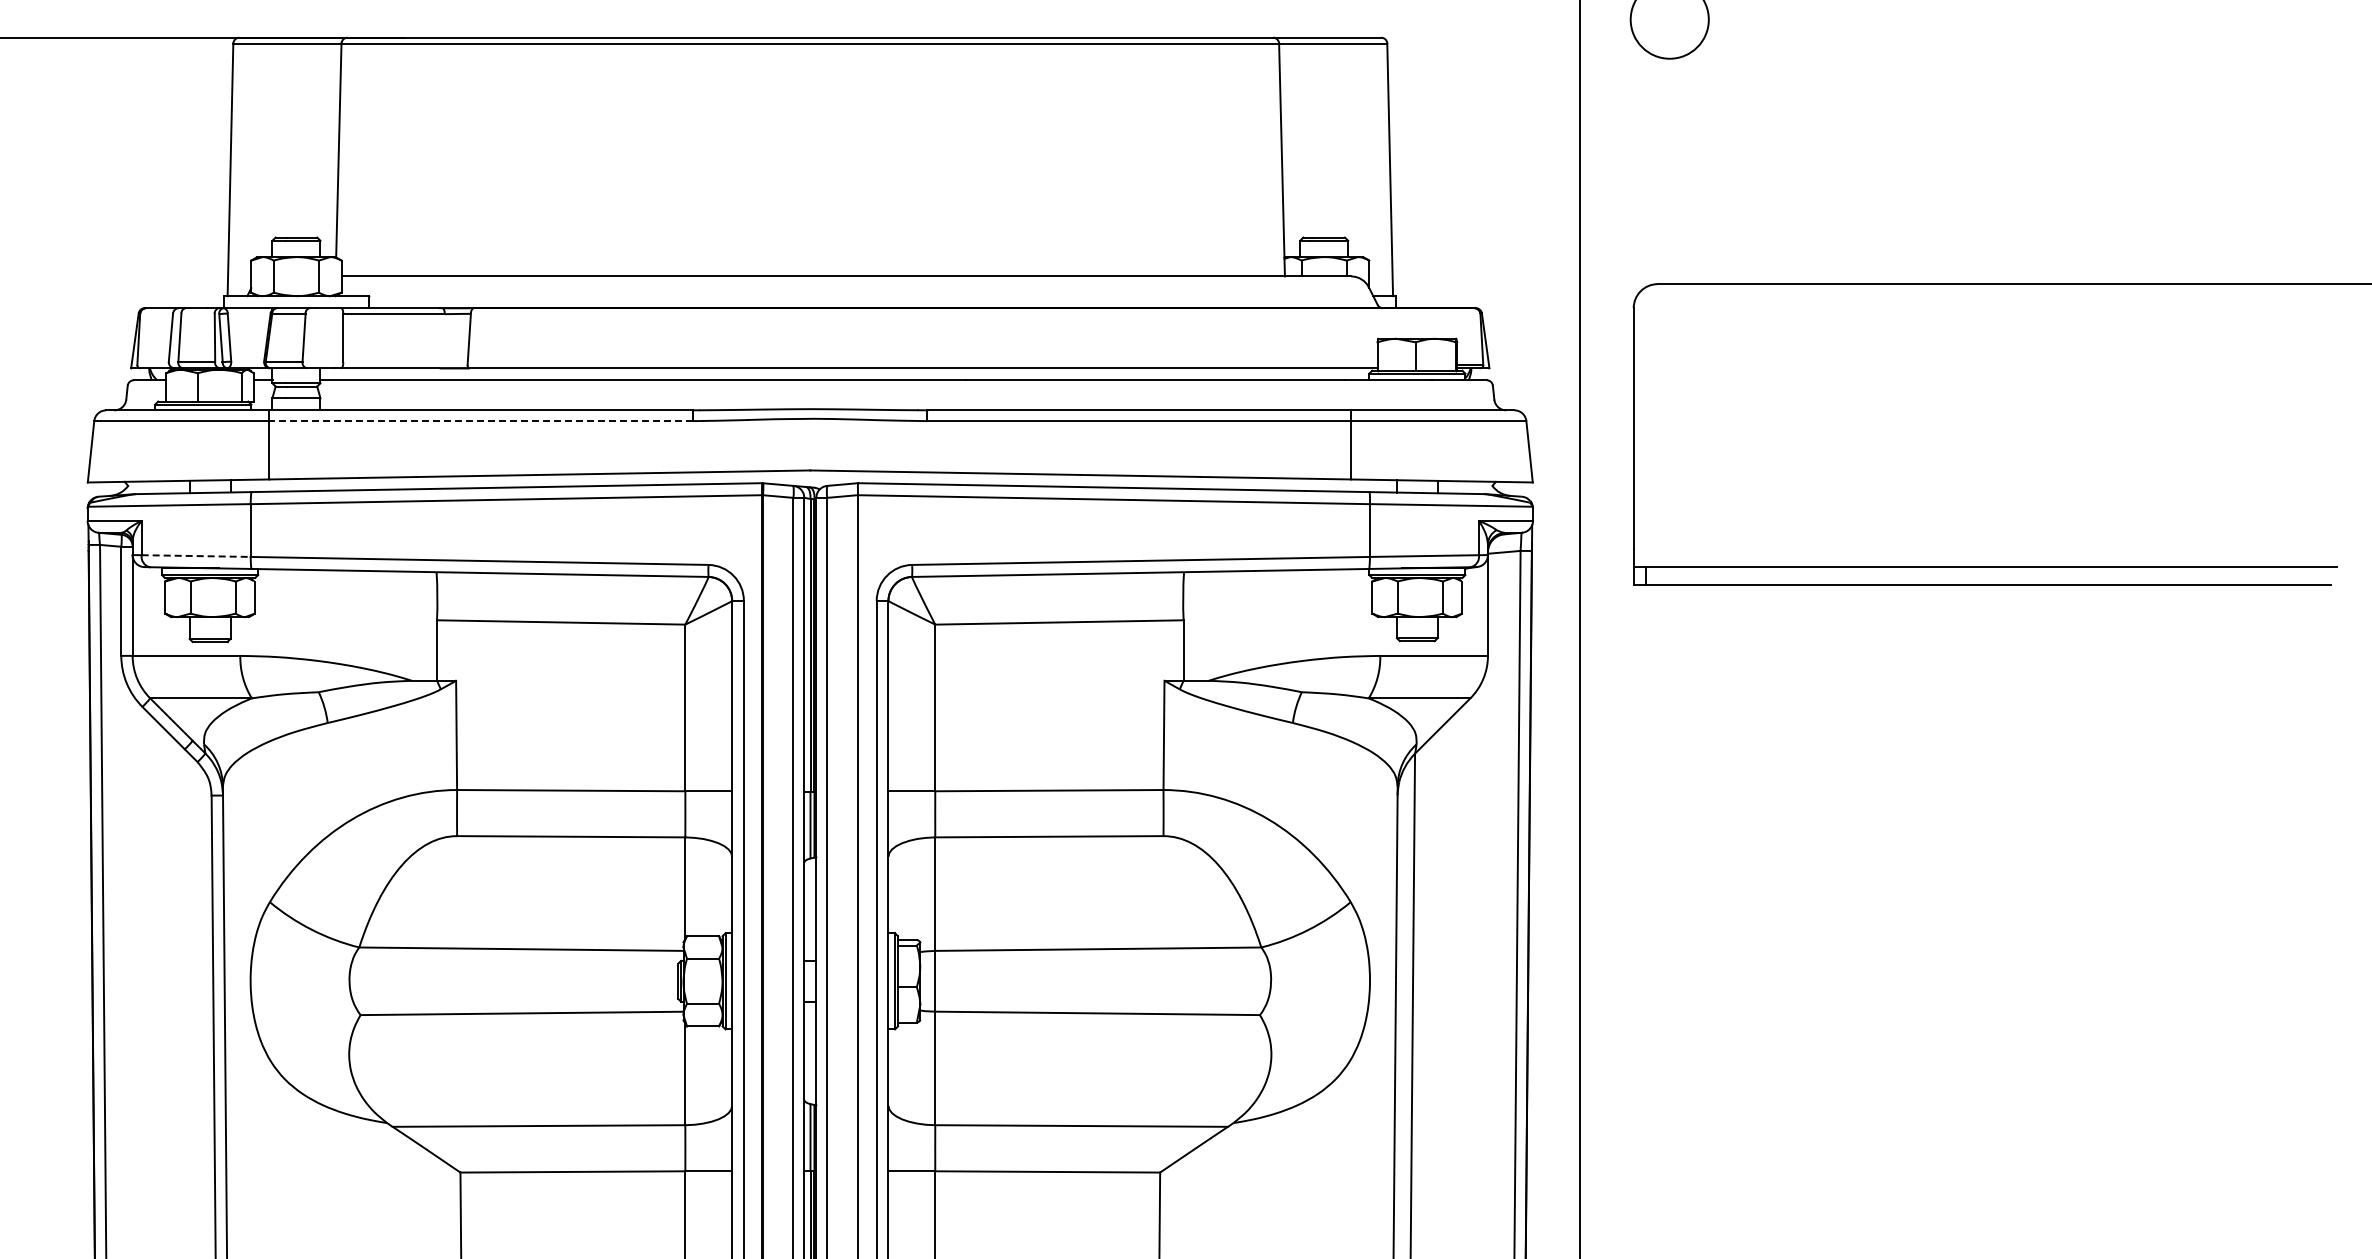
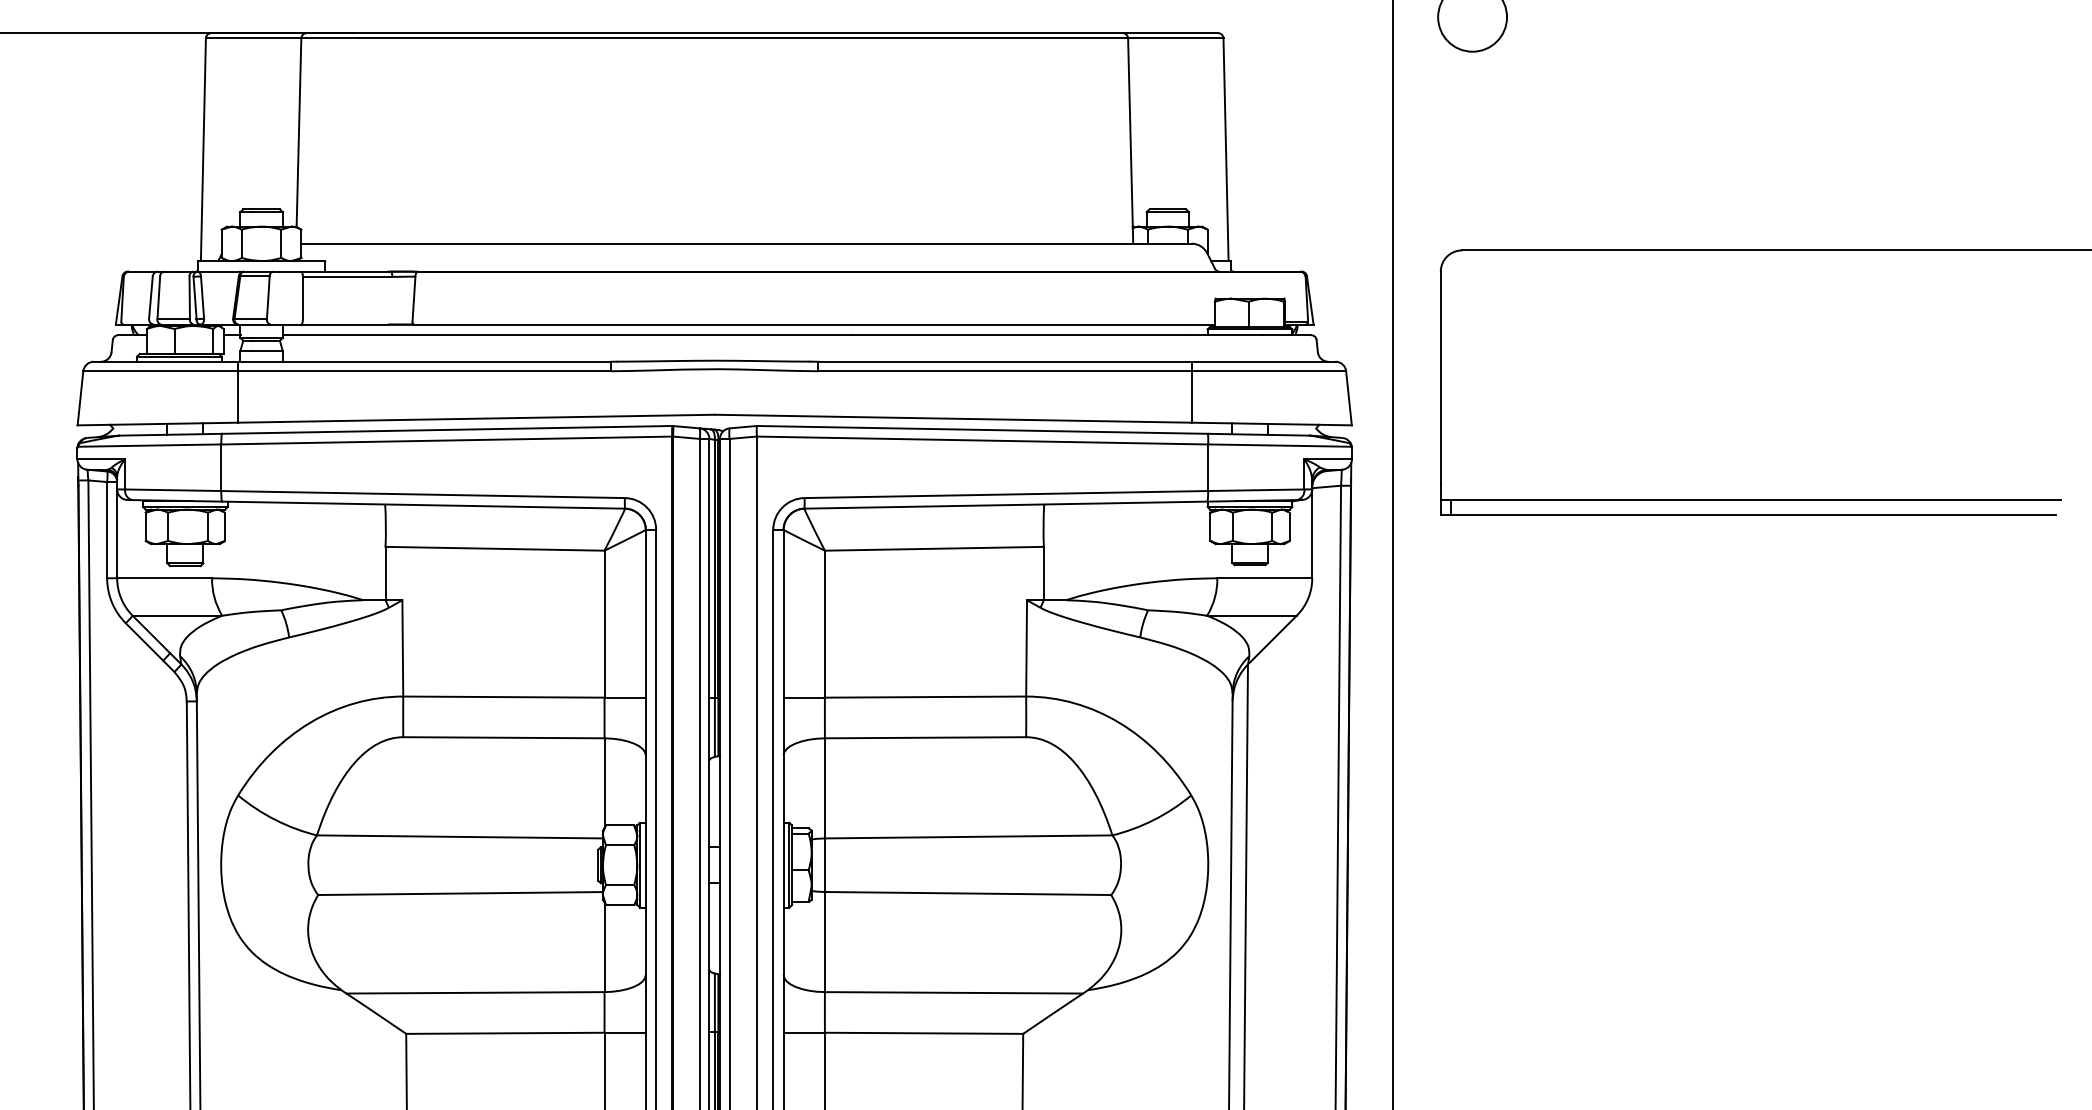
line: (481, 421) -> (424, 371), dashed -> solid
line: (196, 556) -> (173, 490), dashed -> solid

